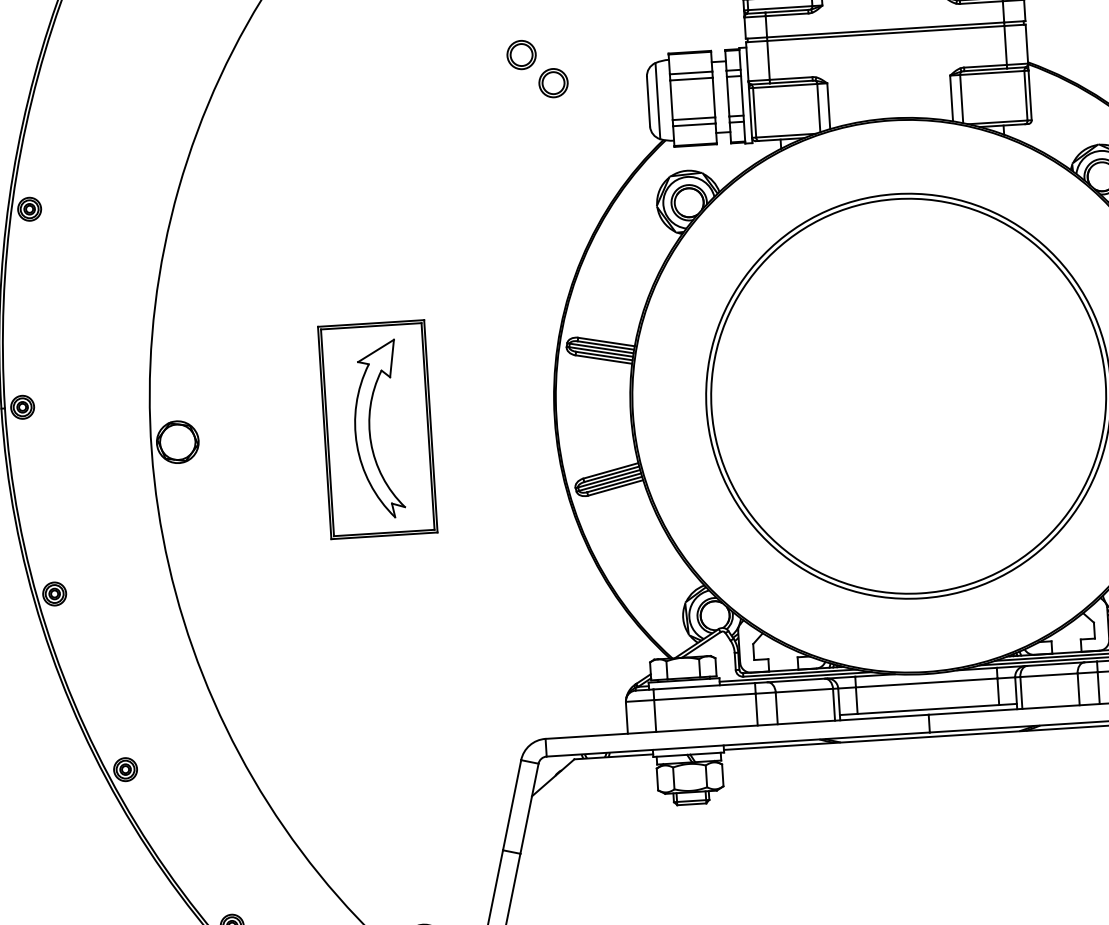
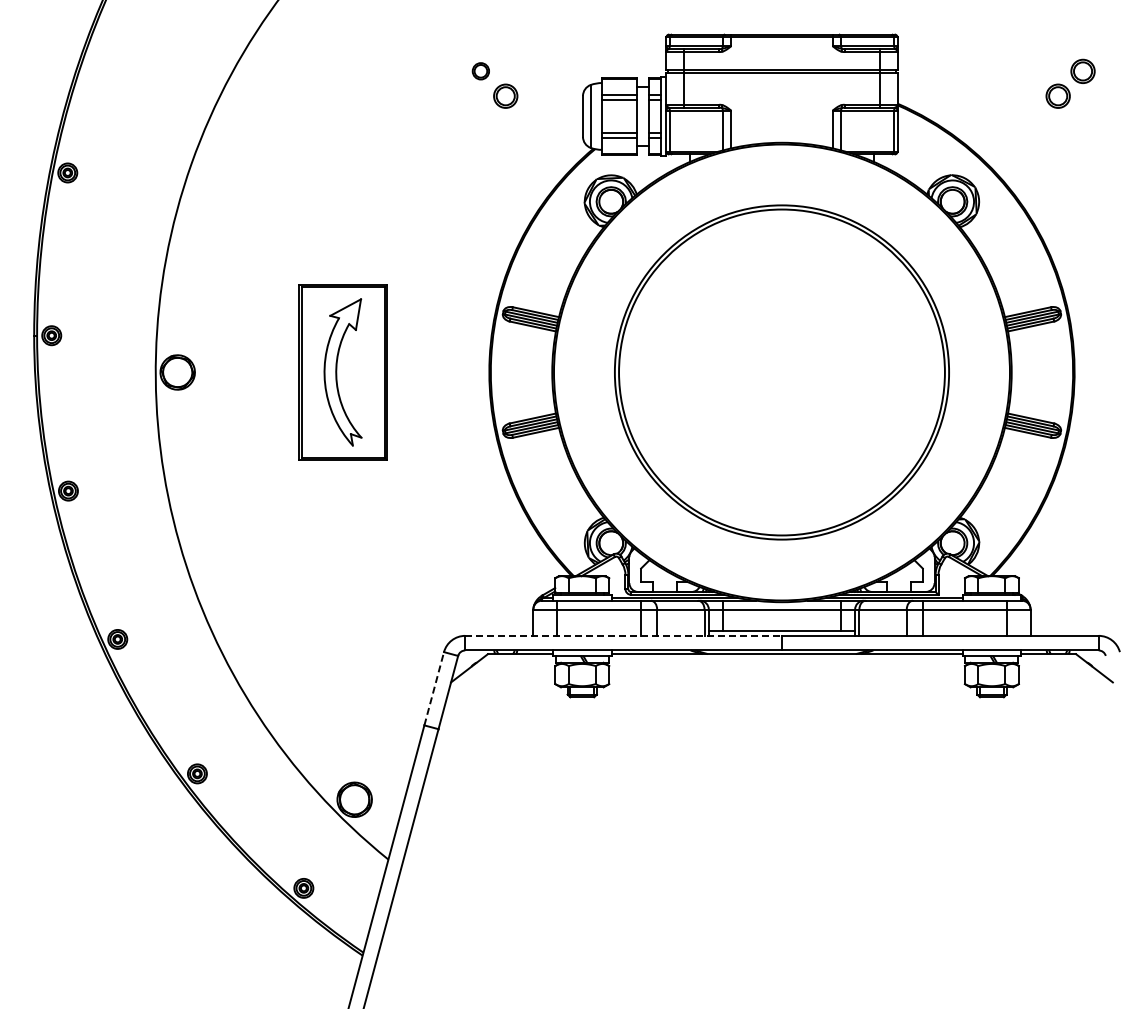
part: (521, 53) -> (480, 70), size x0.7
line: (738, 726) -> (624, 635), solid -> dashed
line: (512, 804) -> (434, 688), solid -> dashed

